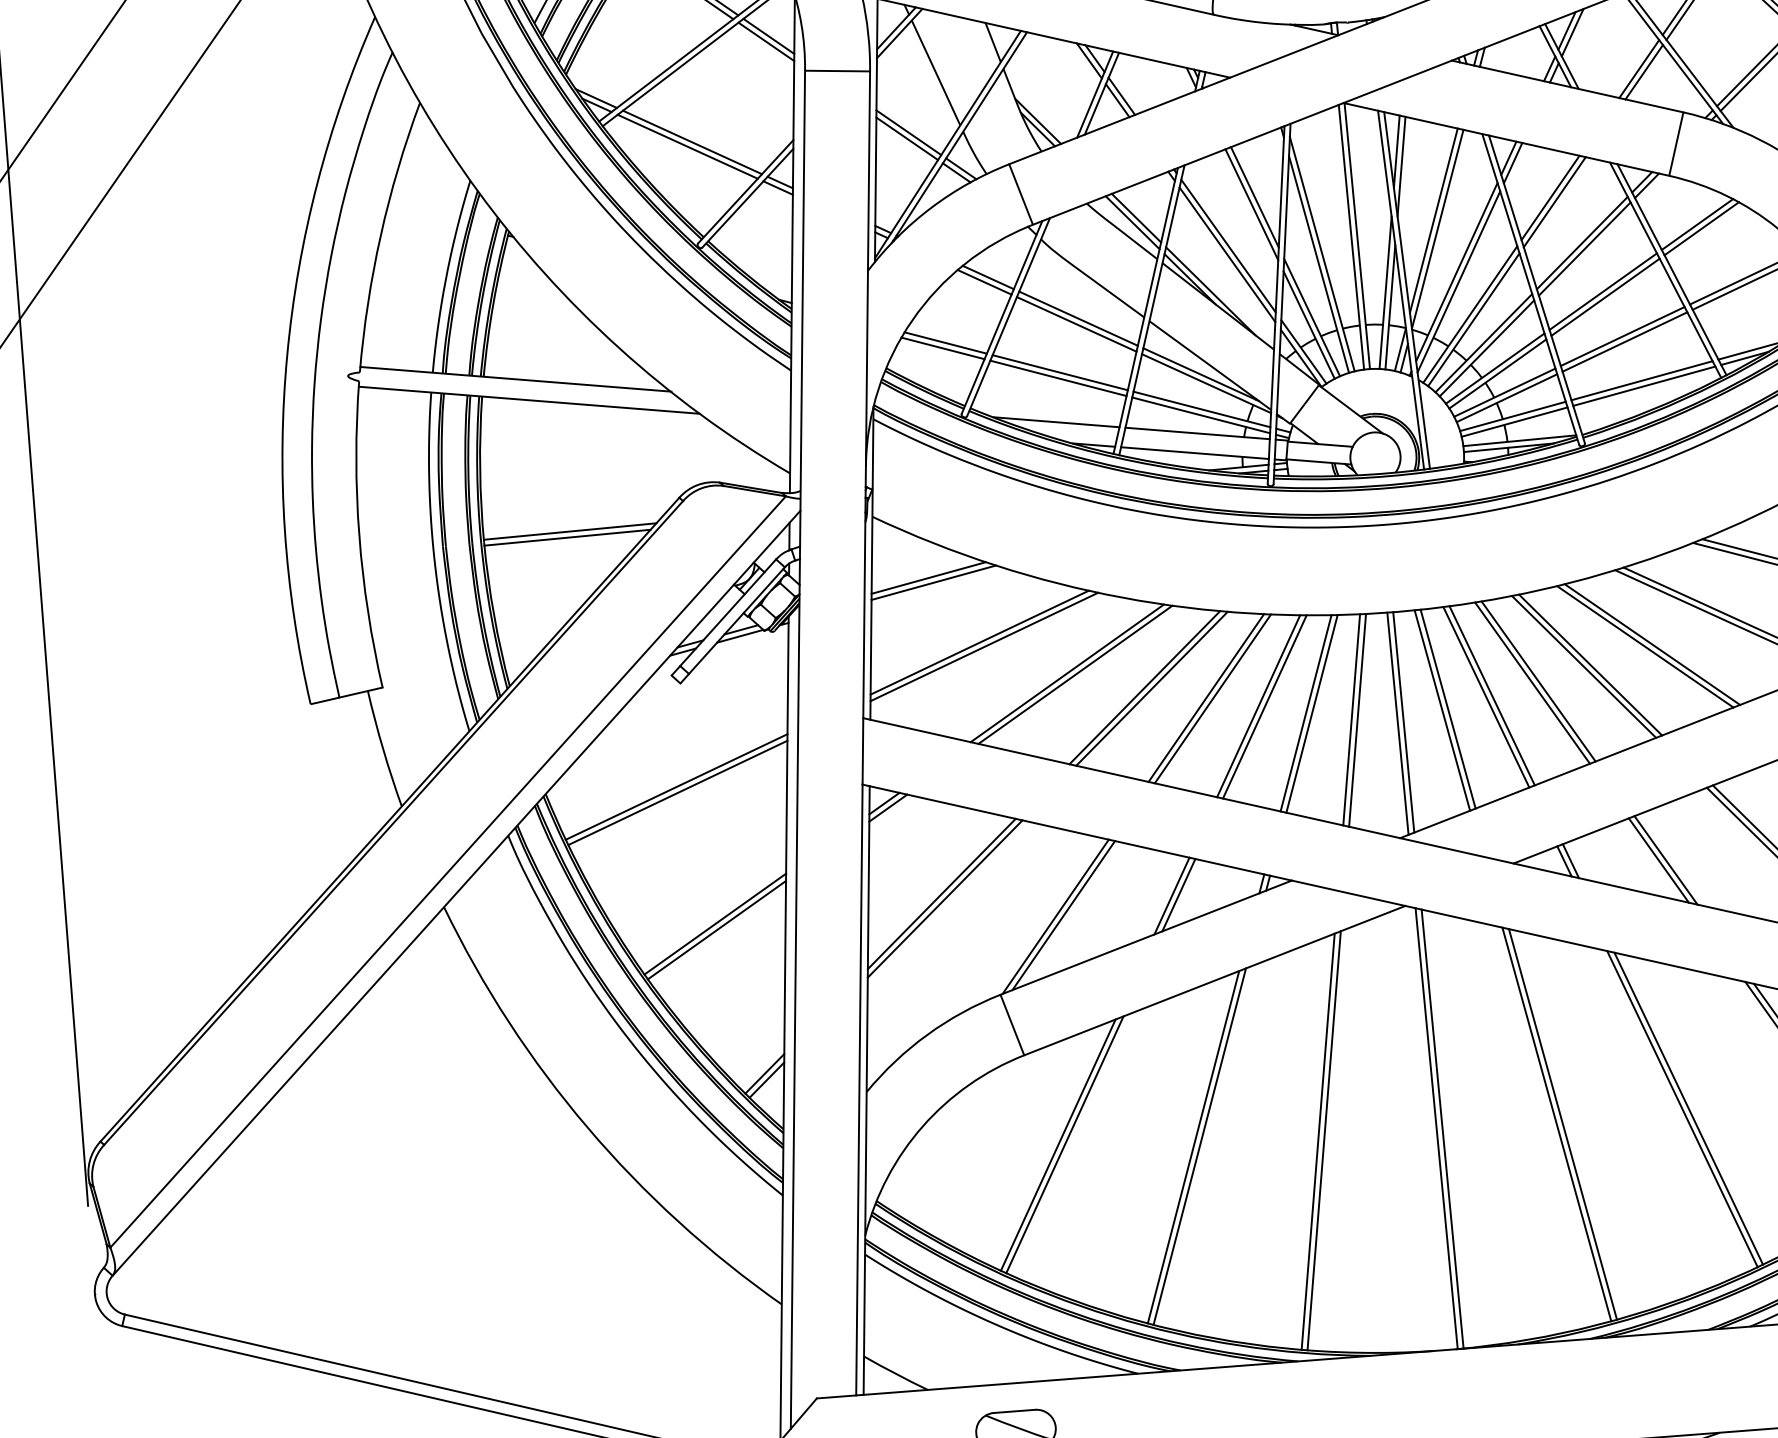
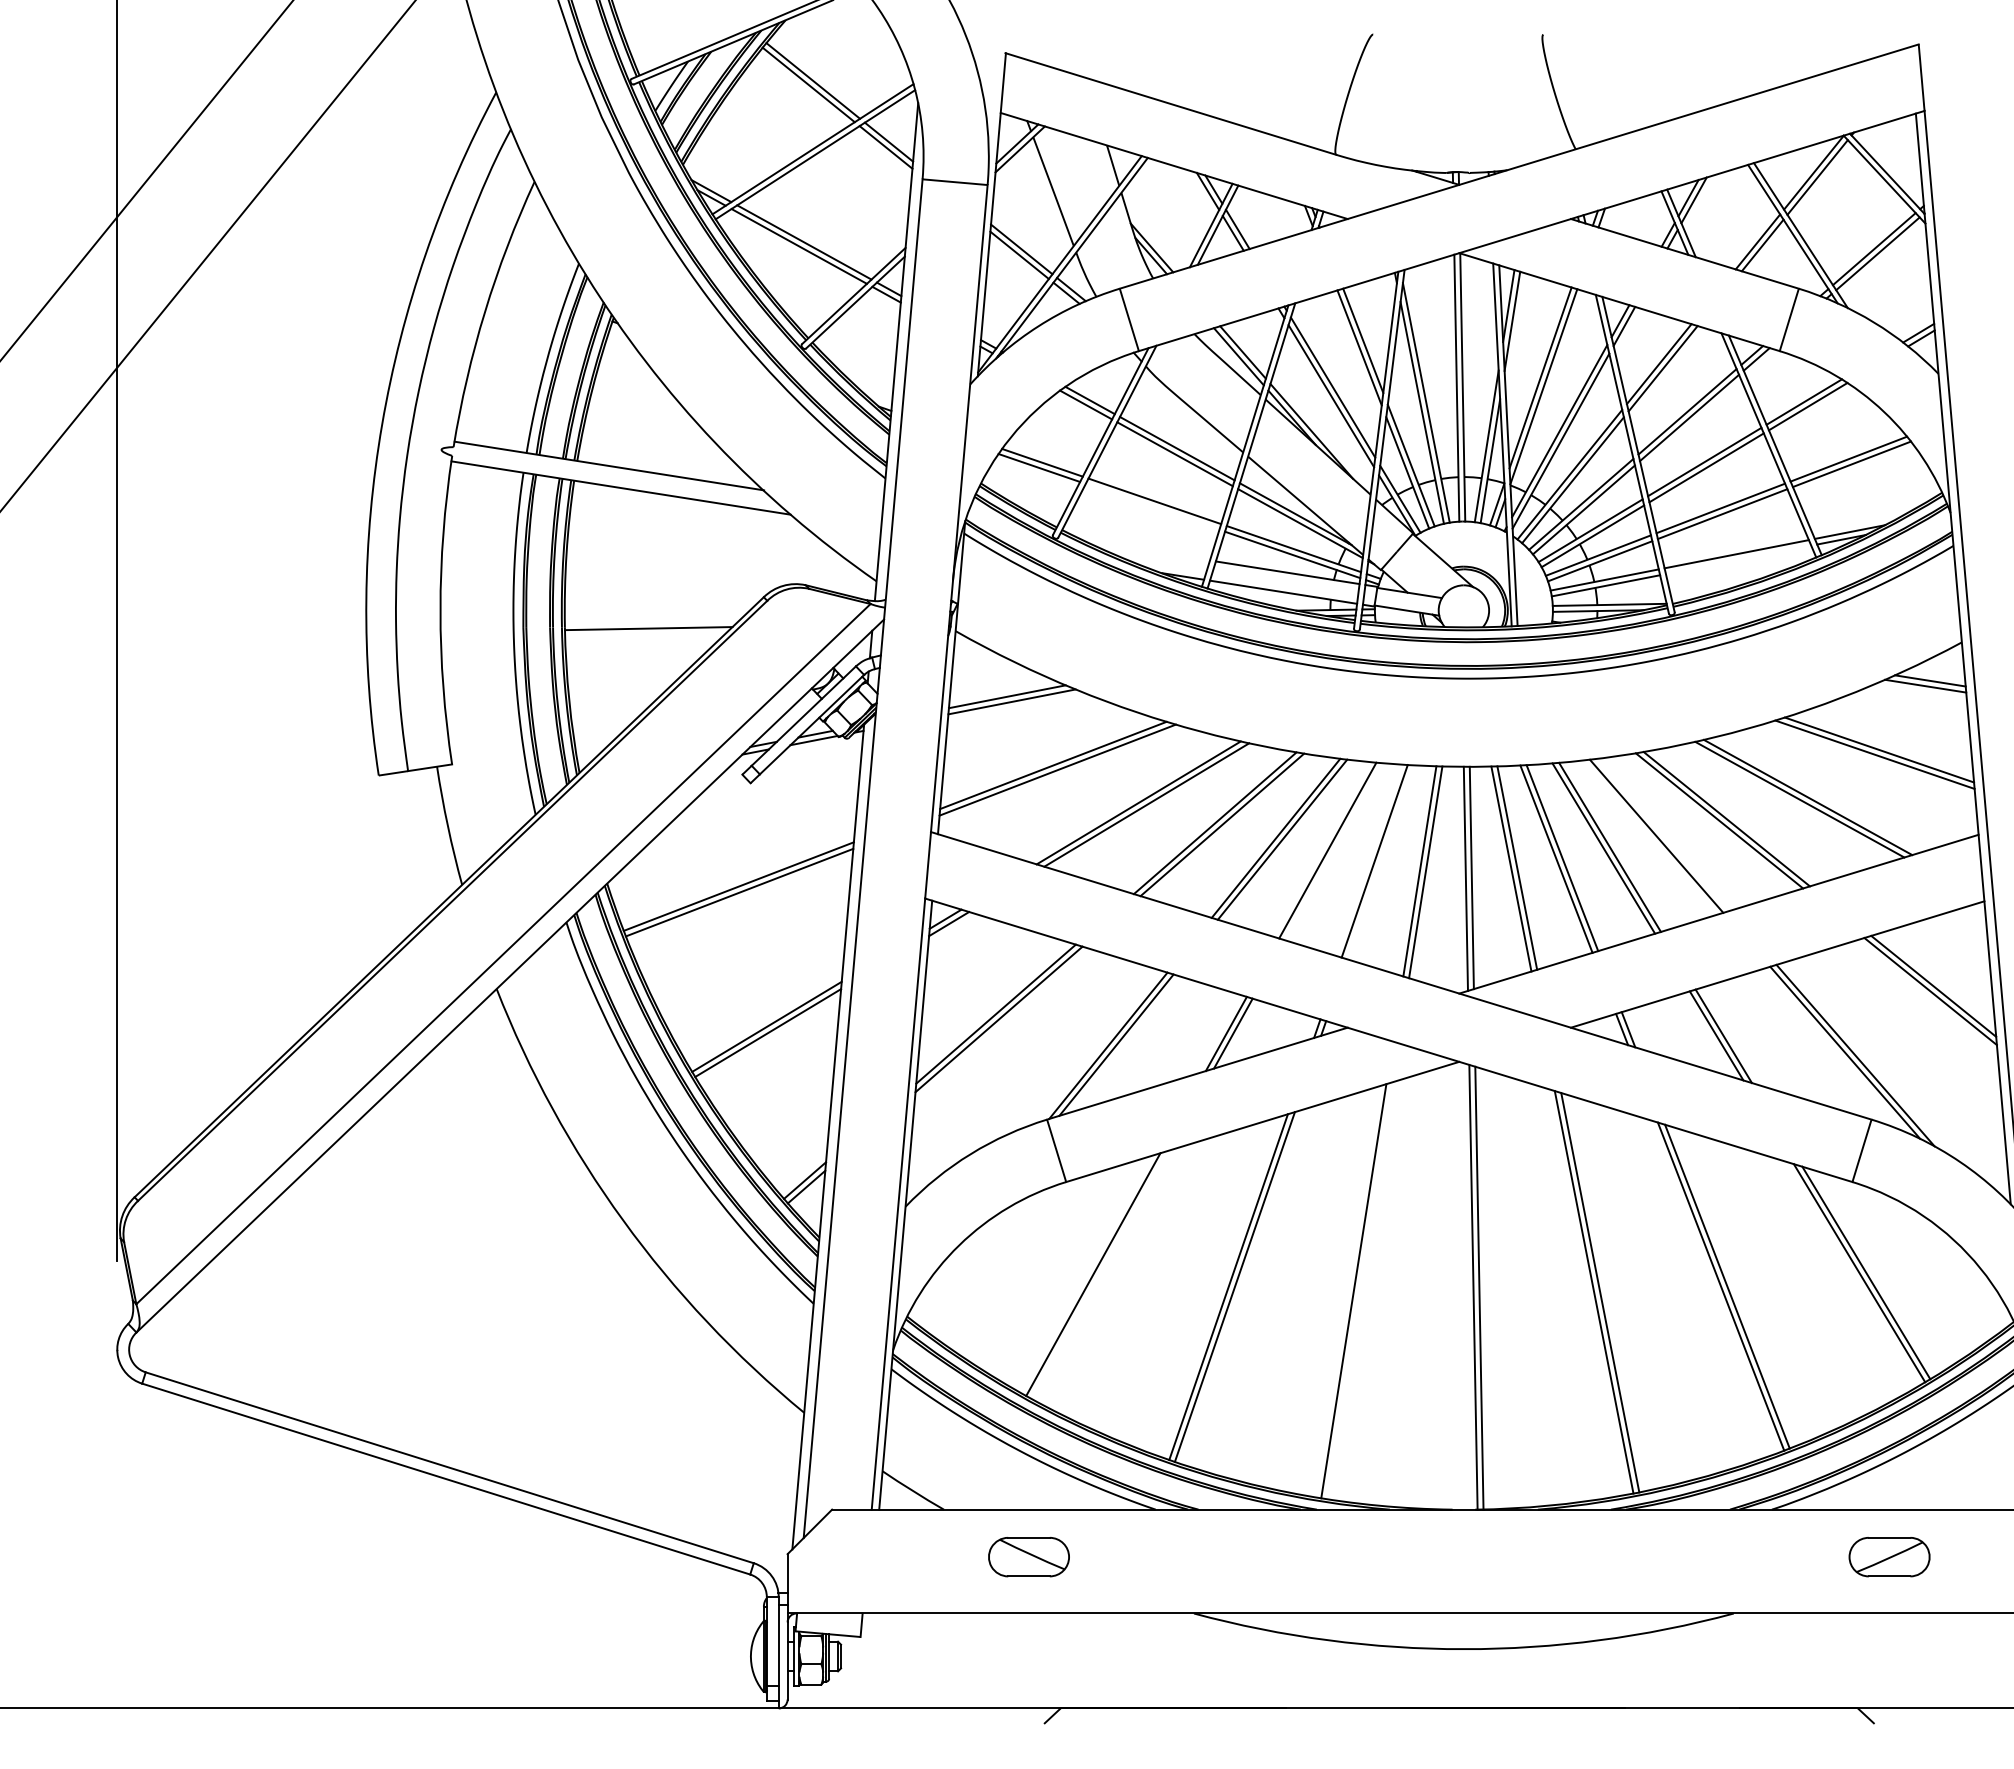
line: (1058, 378) -> (1152, 506), removed
line: (1644, 385) -> (1738, 559), removed
line: (1055, 422) -> (1146, 550), removed
line: (569, 531) -> (651, 622), removed
line: (1590, 664) -> (1663, 834), removed
line: (1264, 706) -> (1333, 851), removed
line: (1311, 714) -> (1380, 862), removed
line: (1323, 1140) -> (1359, 1290), removed
line: (1064, 1144) -> (1099, 1274), removed

